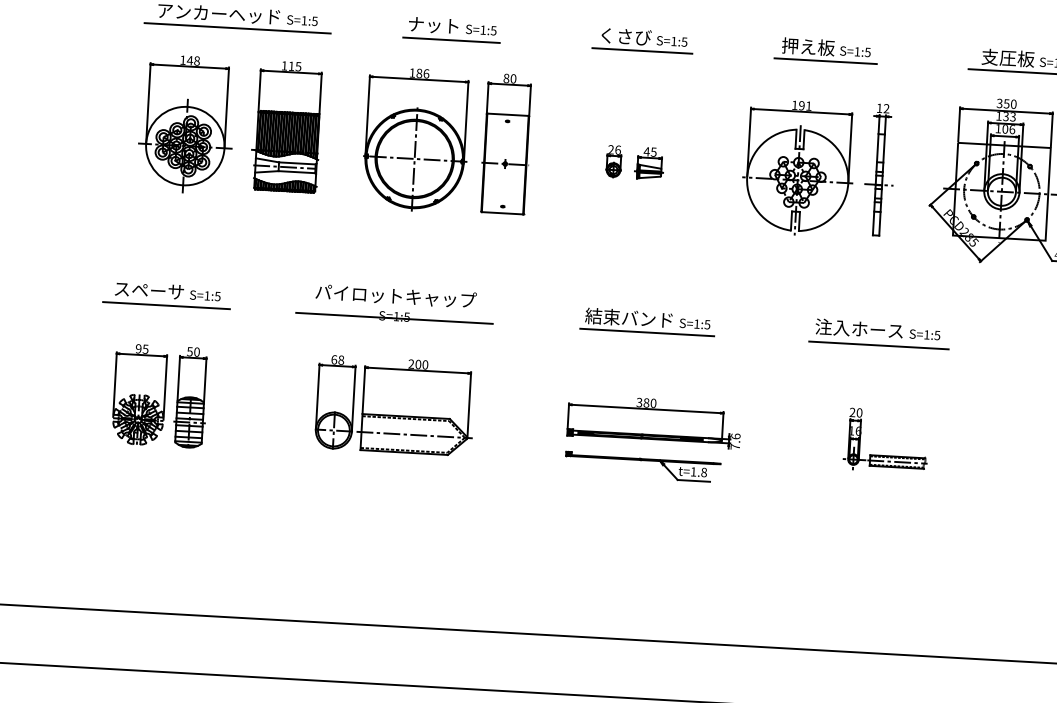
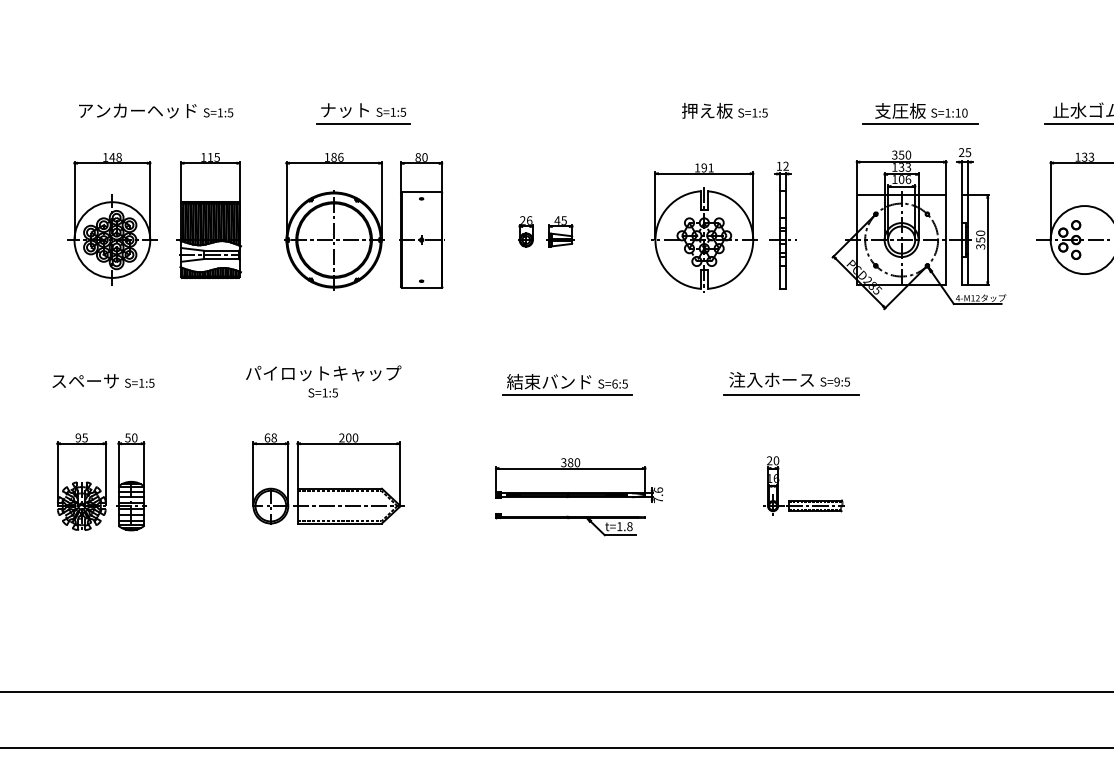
line: (237, 28) -> (156, 123), removed
part: (642, 40) -> (547, 113), removed
line: (825, 60) -> (724, 123), removed
line: (166, 305) -> (102, 394), removed
line: (394, 318) -> (323, 394), removed
text: (696, 323) -> (614, 383), S=1:5 -> S=6:5
text: (926, 334) -> (836, 381), S=1:5 -> S=9:5

